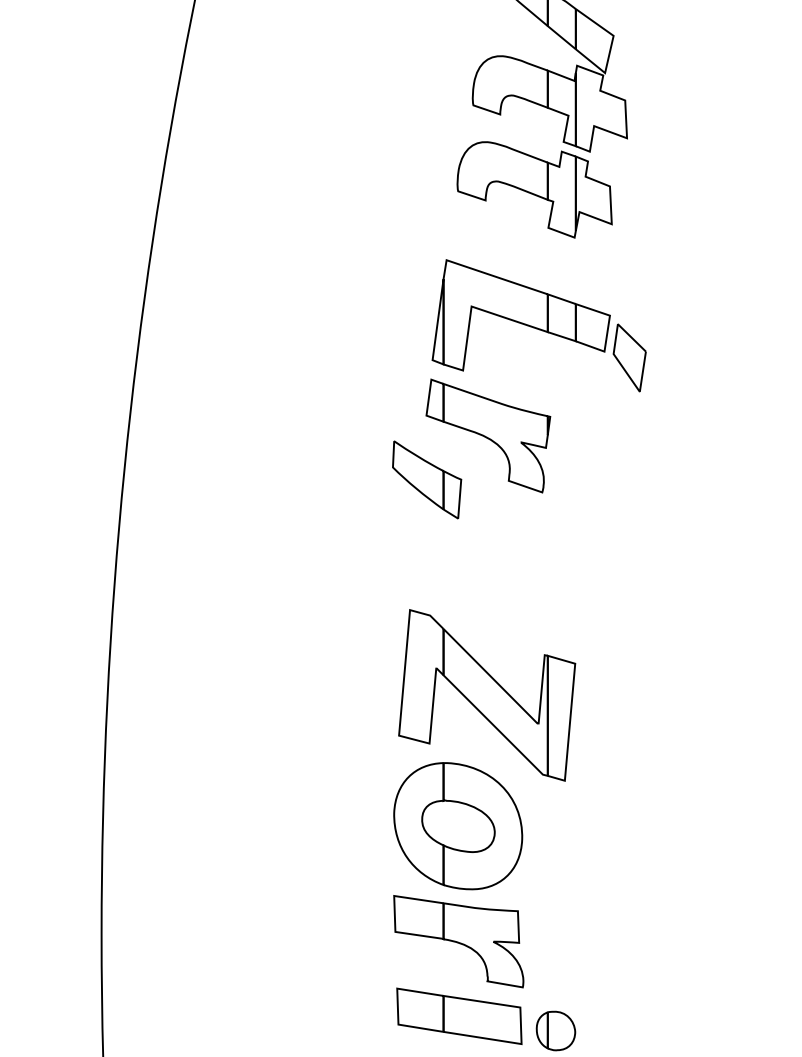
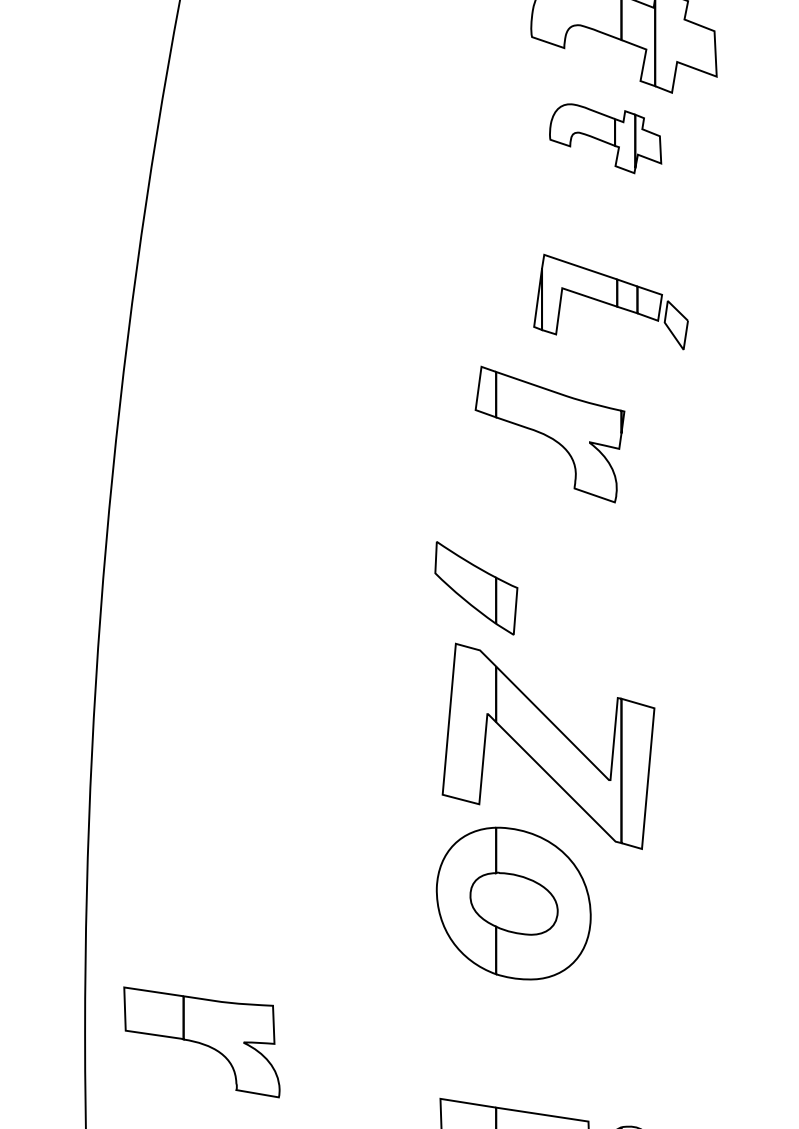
part: (534, 189) -> (605, 138), size x0.6
part: (538, 325) -> (610, 301), size x0.6
part: (427, 479) -> (476, 587), moved
part: (458, 941) -> (201, 1042), moved

